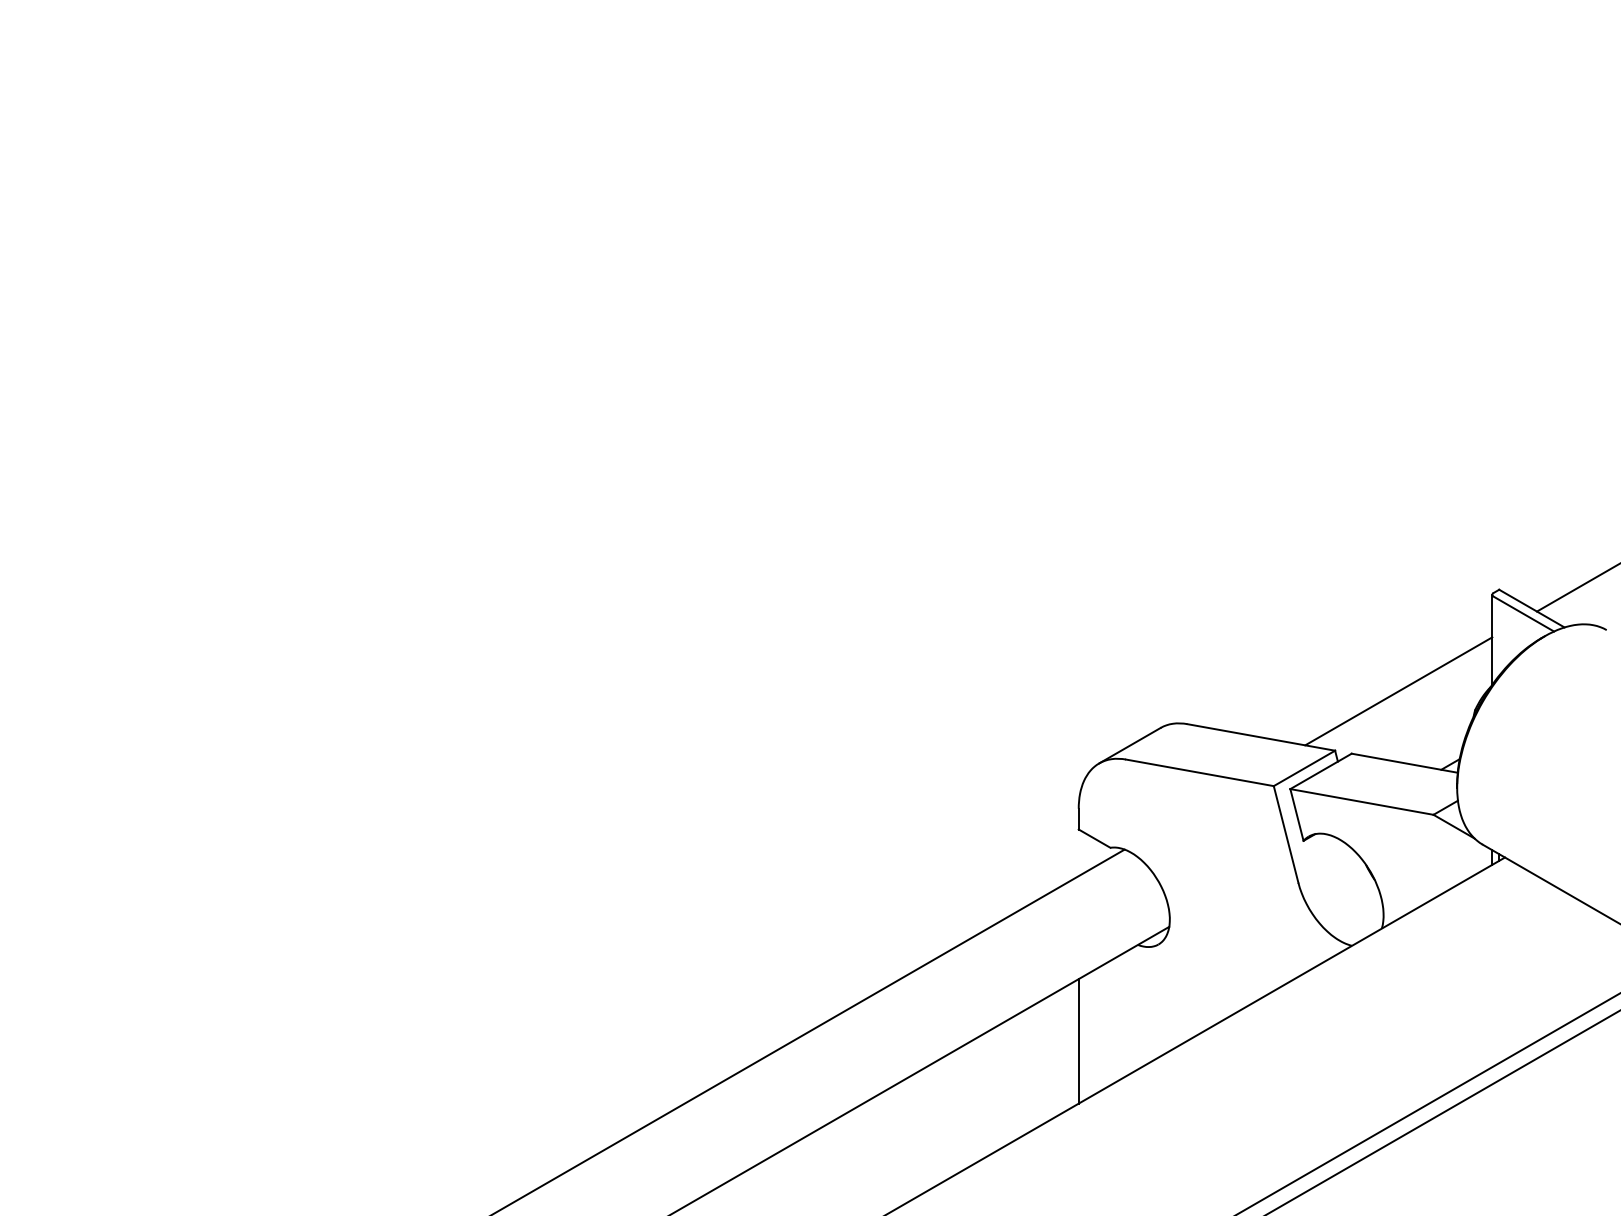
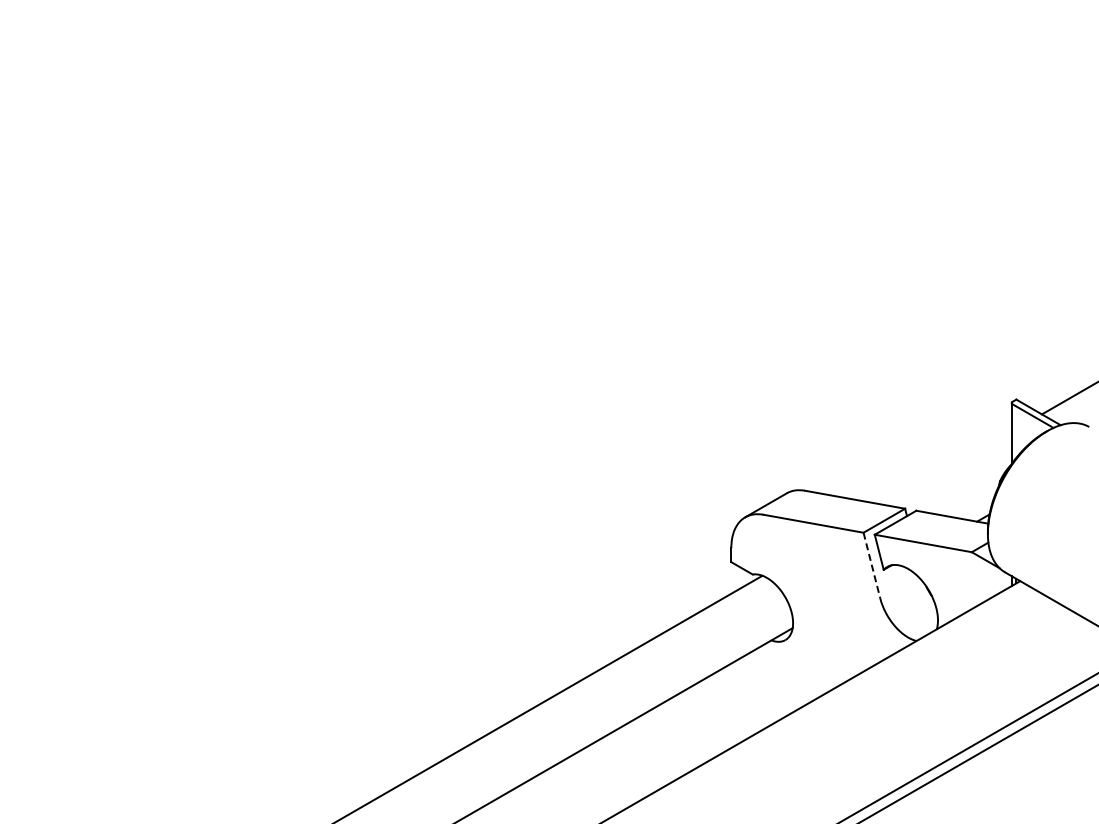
line: (1397, 691) -> (947, 468), removed
line: (1285, 834) -> (871, 565), solid -> dashed
line: (1078, 1040) -> (731, 705), removed

